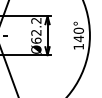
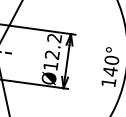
text: (36, 40) -> (51, 65), Ø62.2 -> Ø12.2

